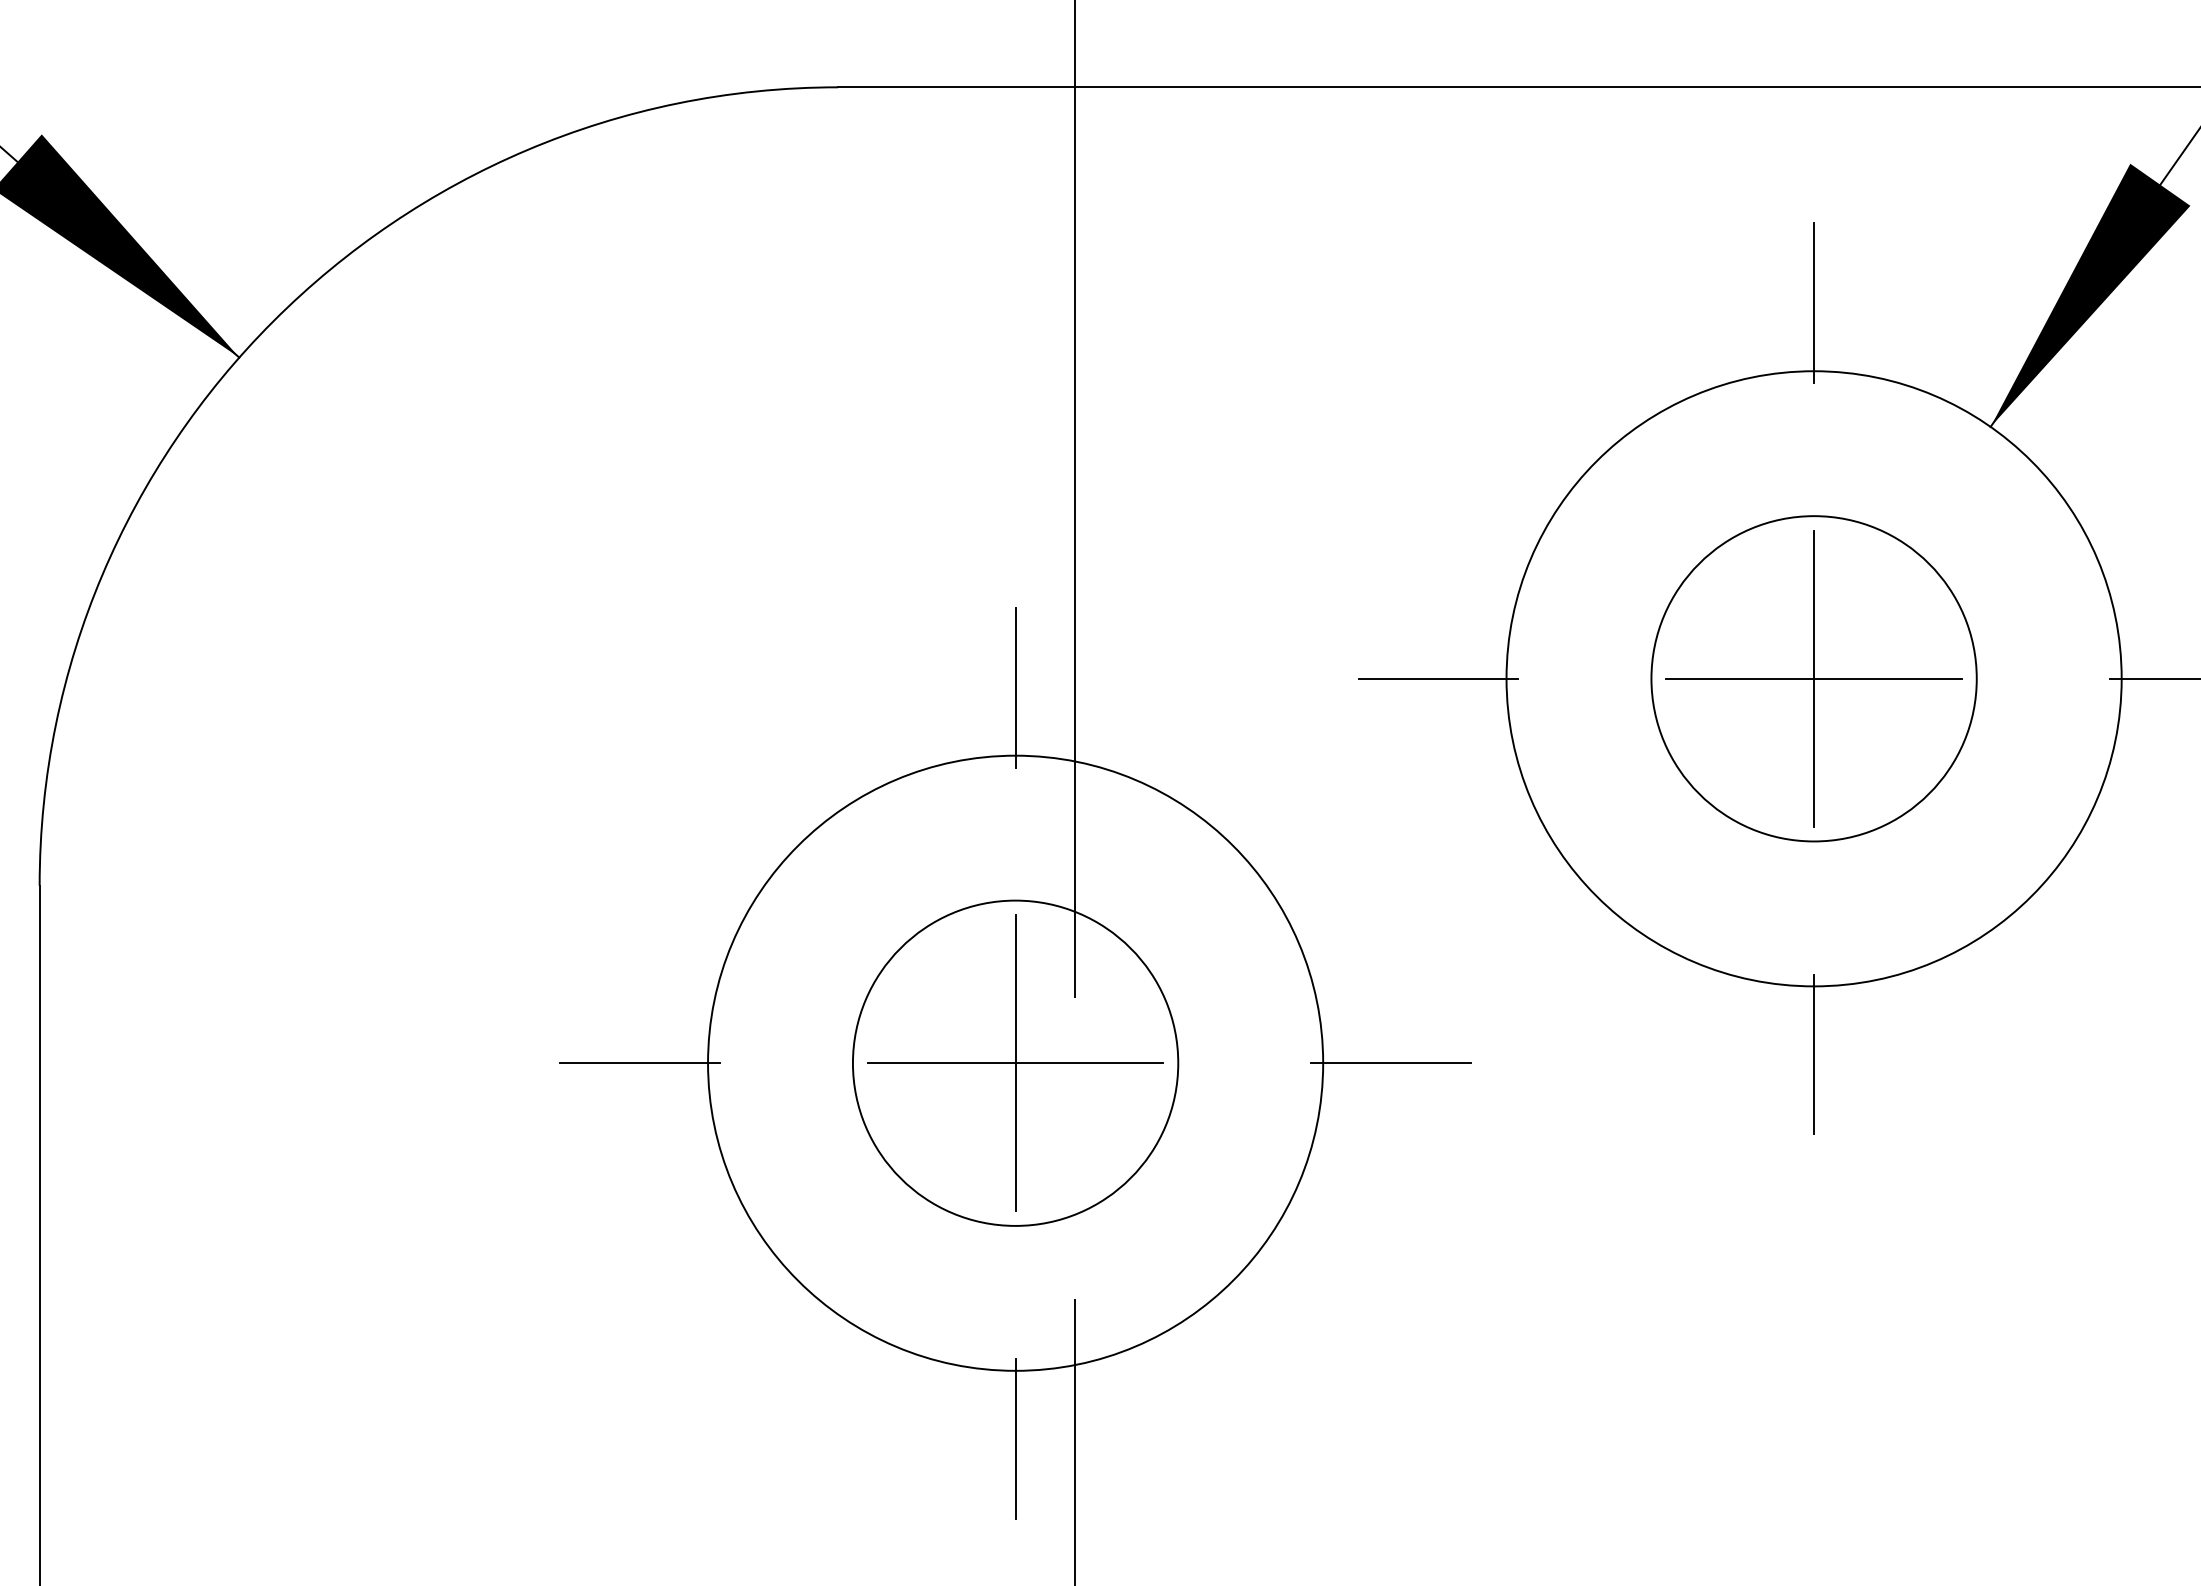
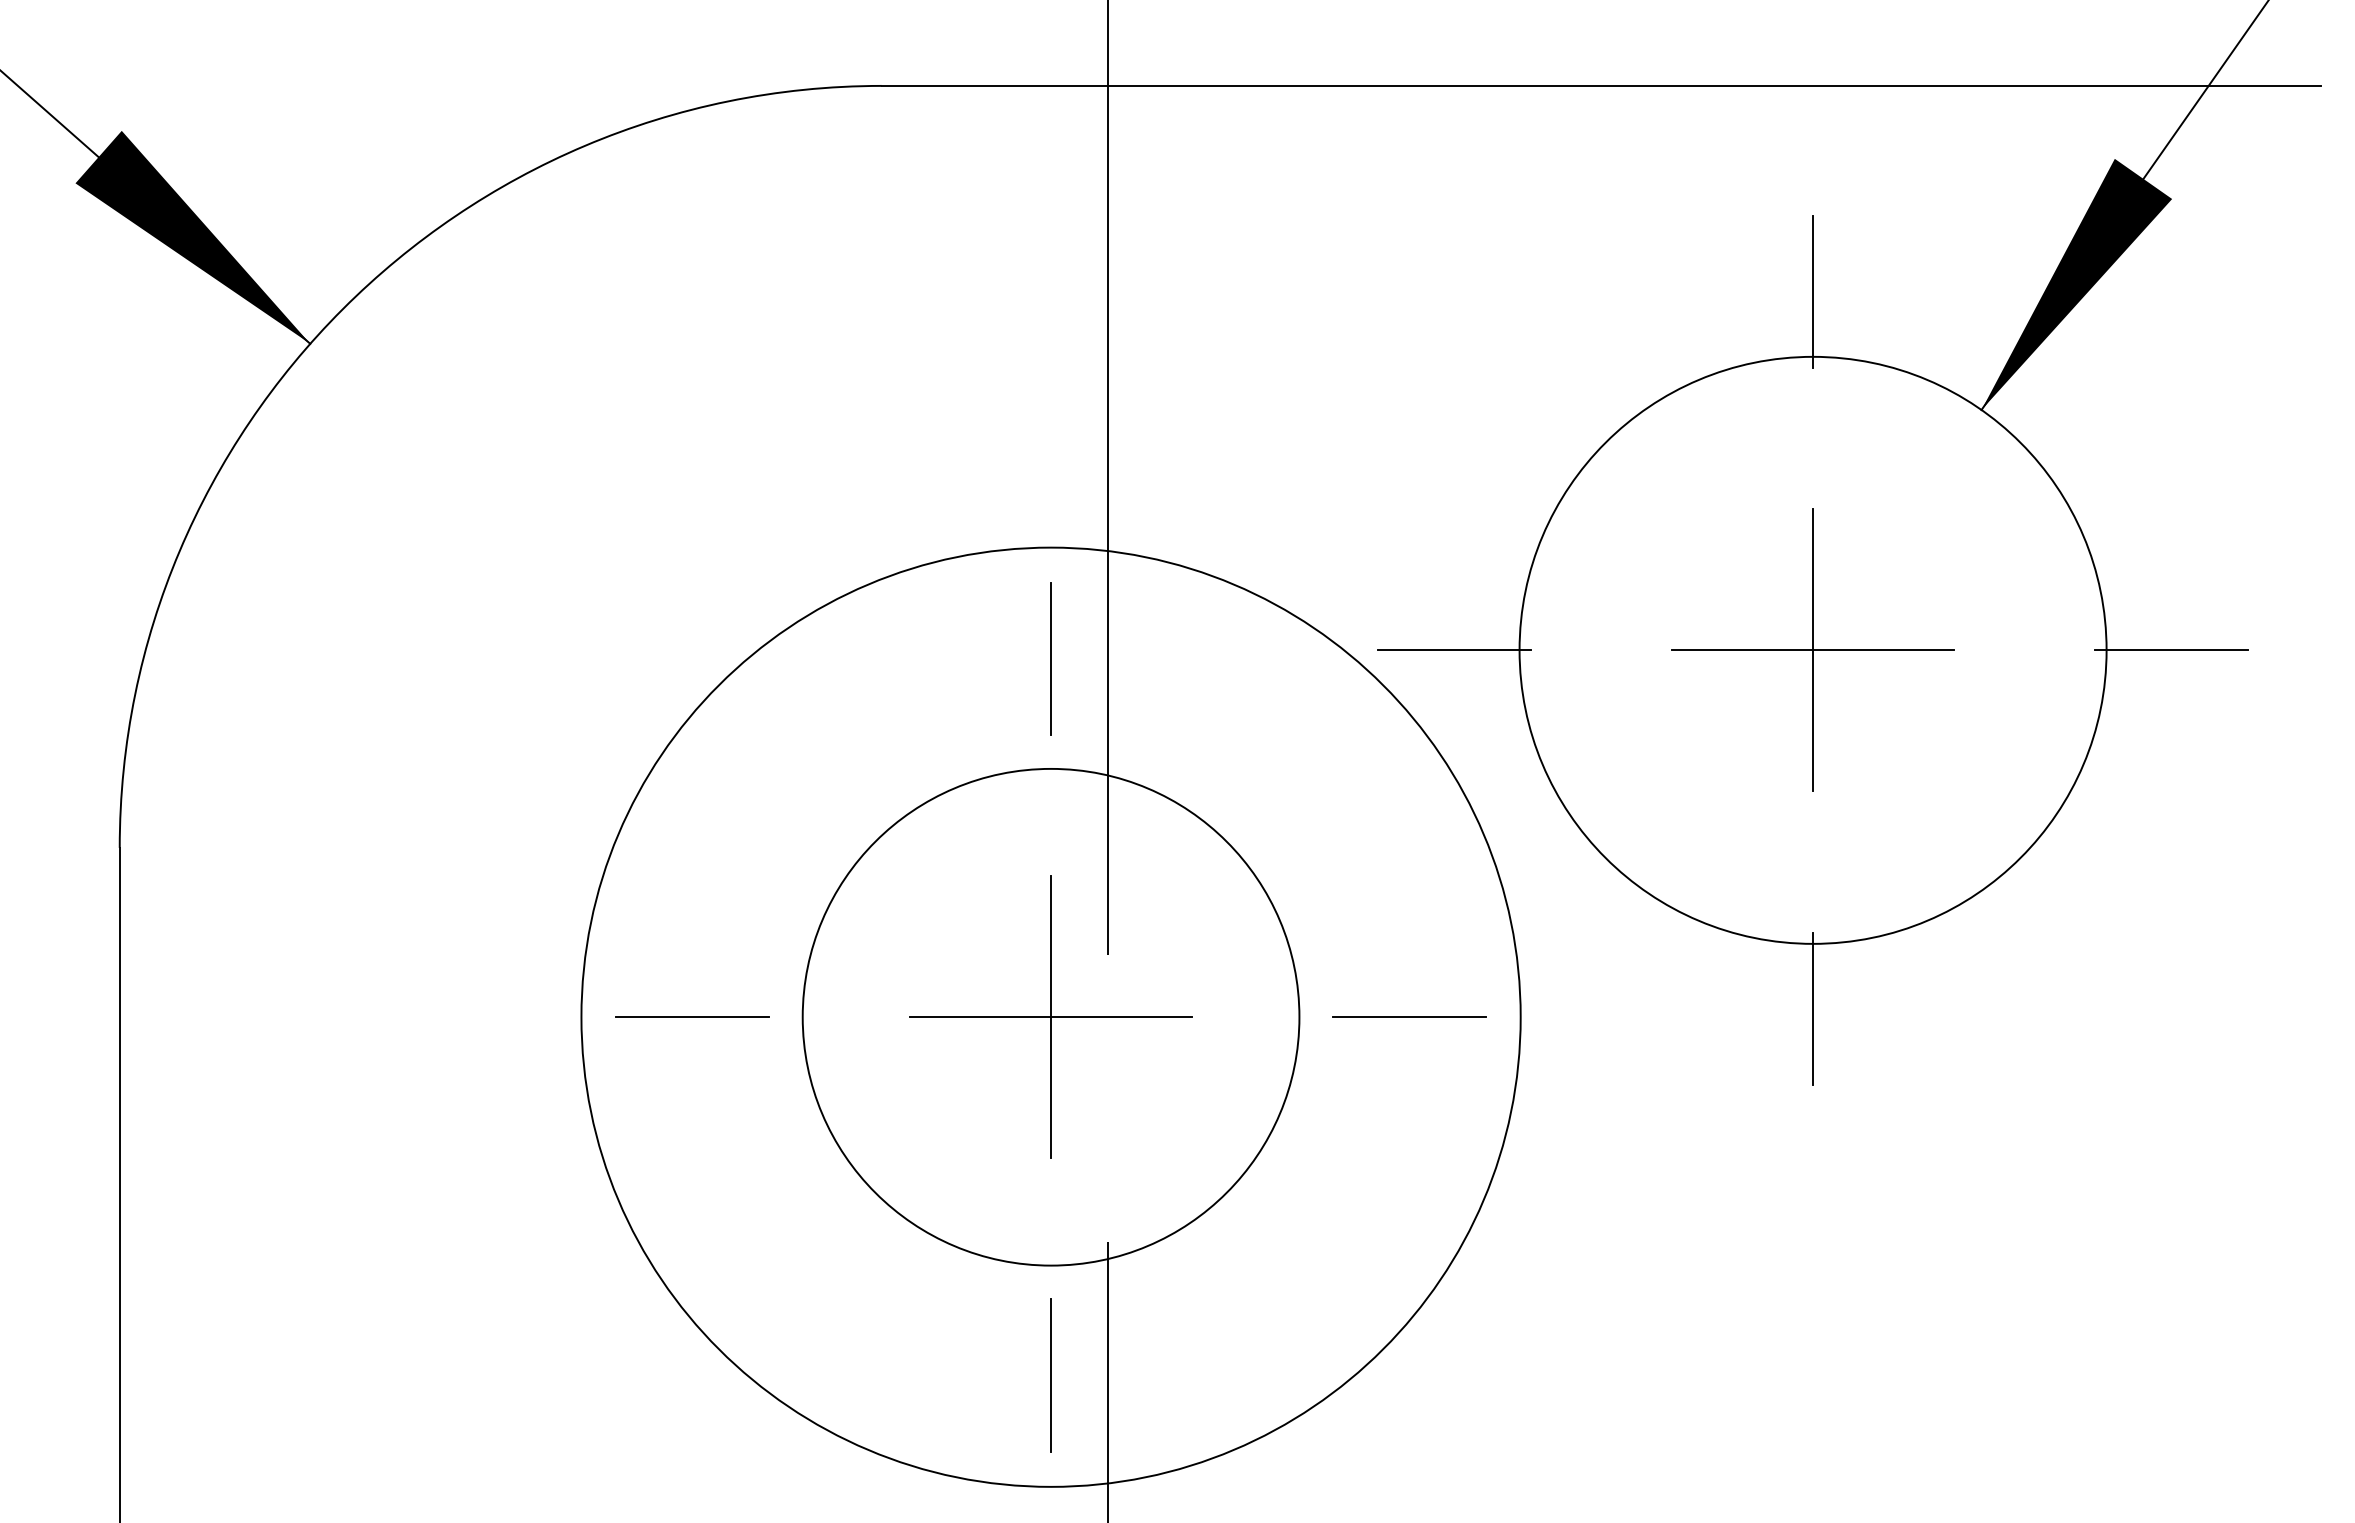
circle: (1814, 678) -> (1813, 650), removed
circle: (1015, 1062) -> (1050, 1016), size x1.6
circle: (1015, 1063) -> (1050, 1017), size x1.6

